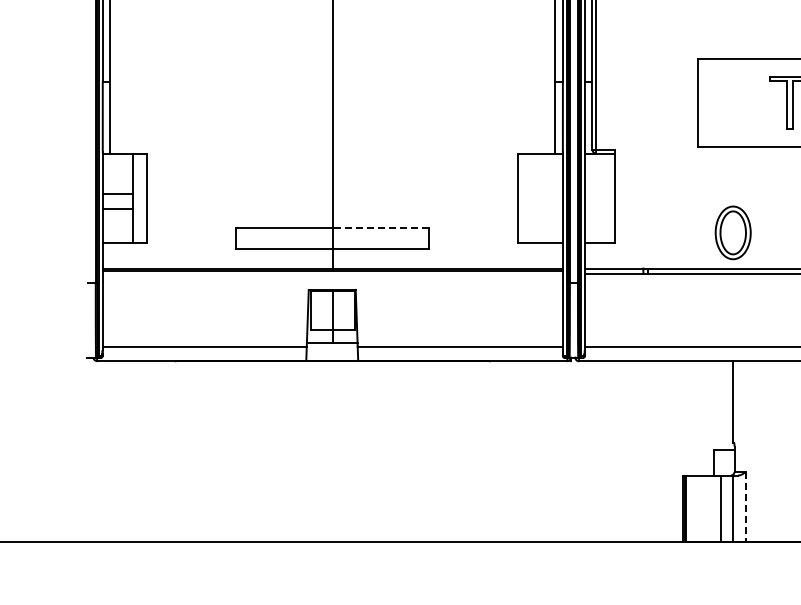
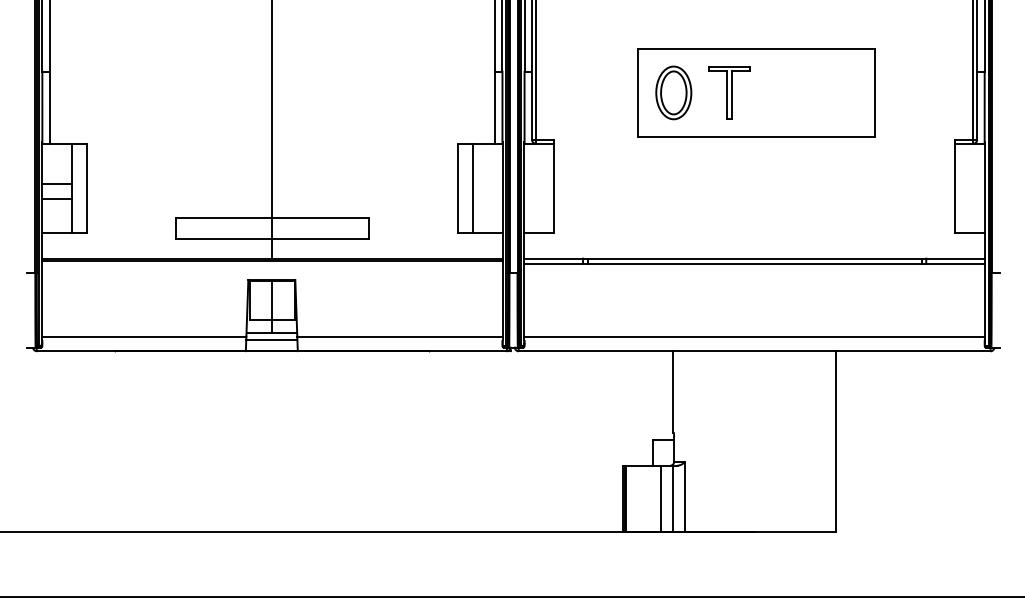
line: (532, 197) -> (472, 187), added
line: (380, 228) -> (320, 218), dashed -> solid
part: (732, 232) -> (673, 92), moved
line: (331, 350) -> (271, 340), added
line: (745, 507) -> (685, 497), dashed -> solid

